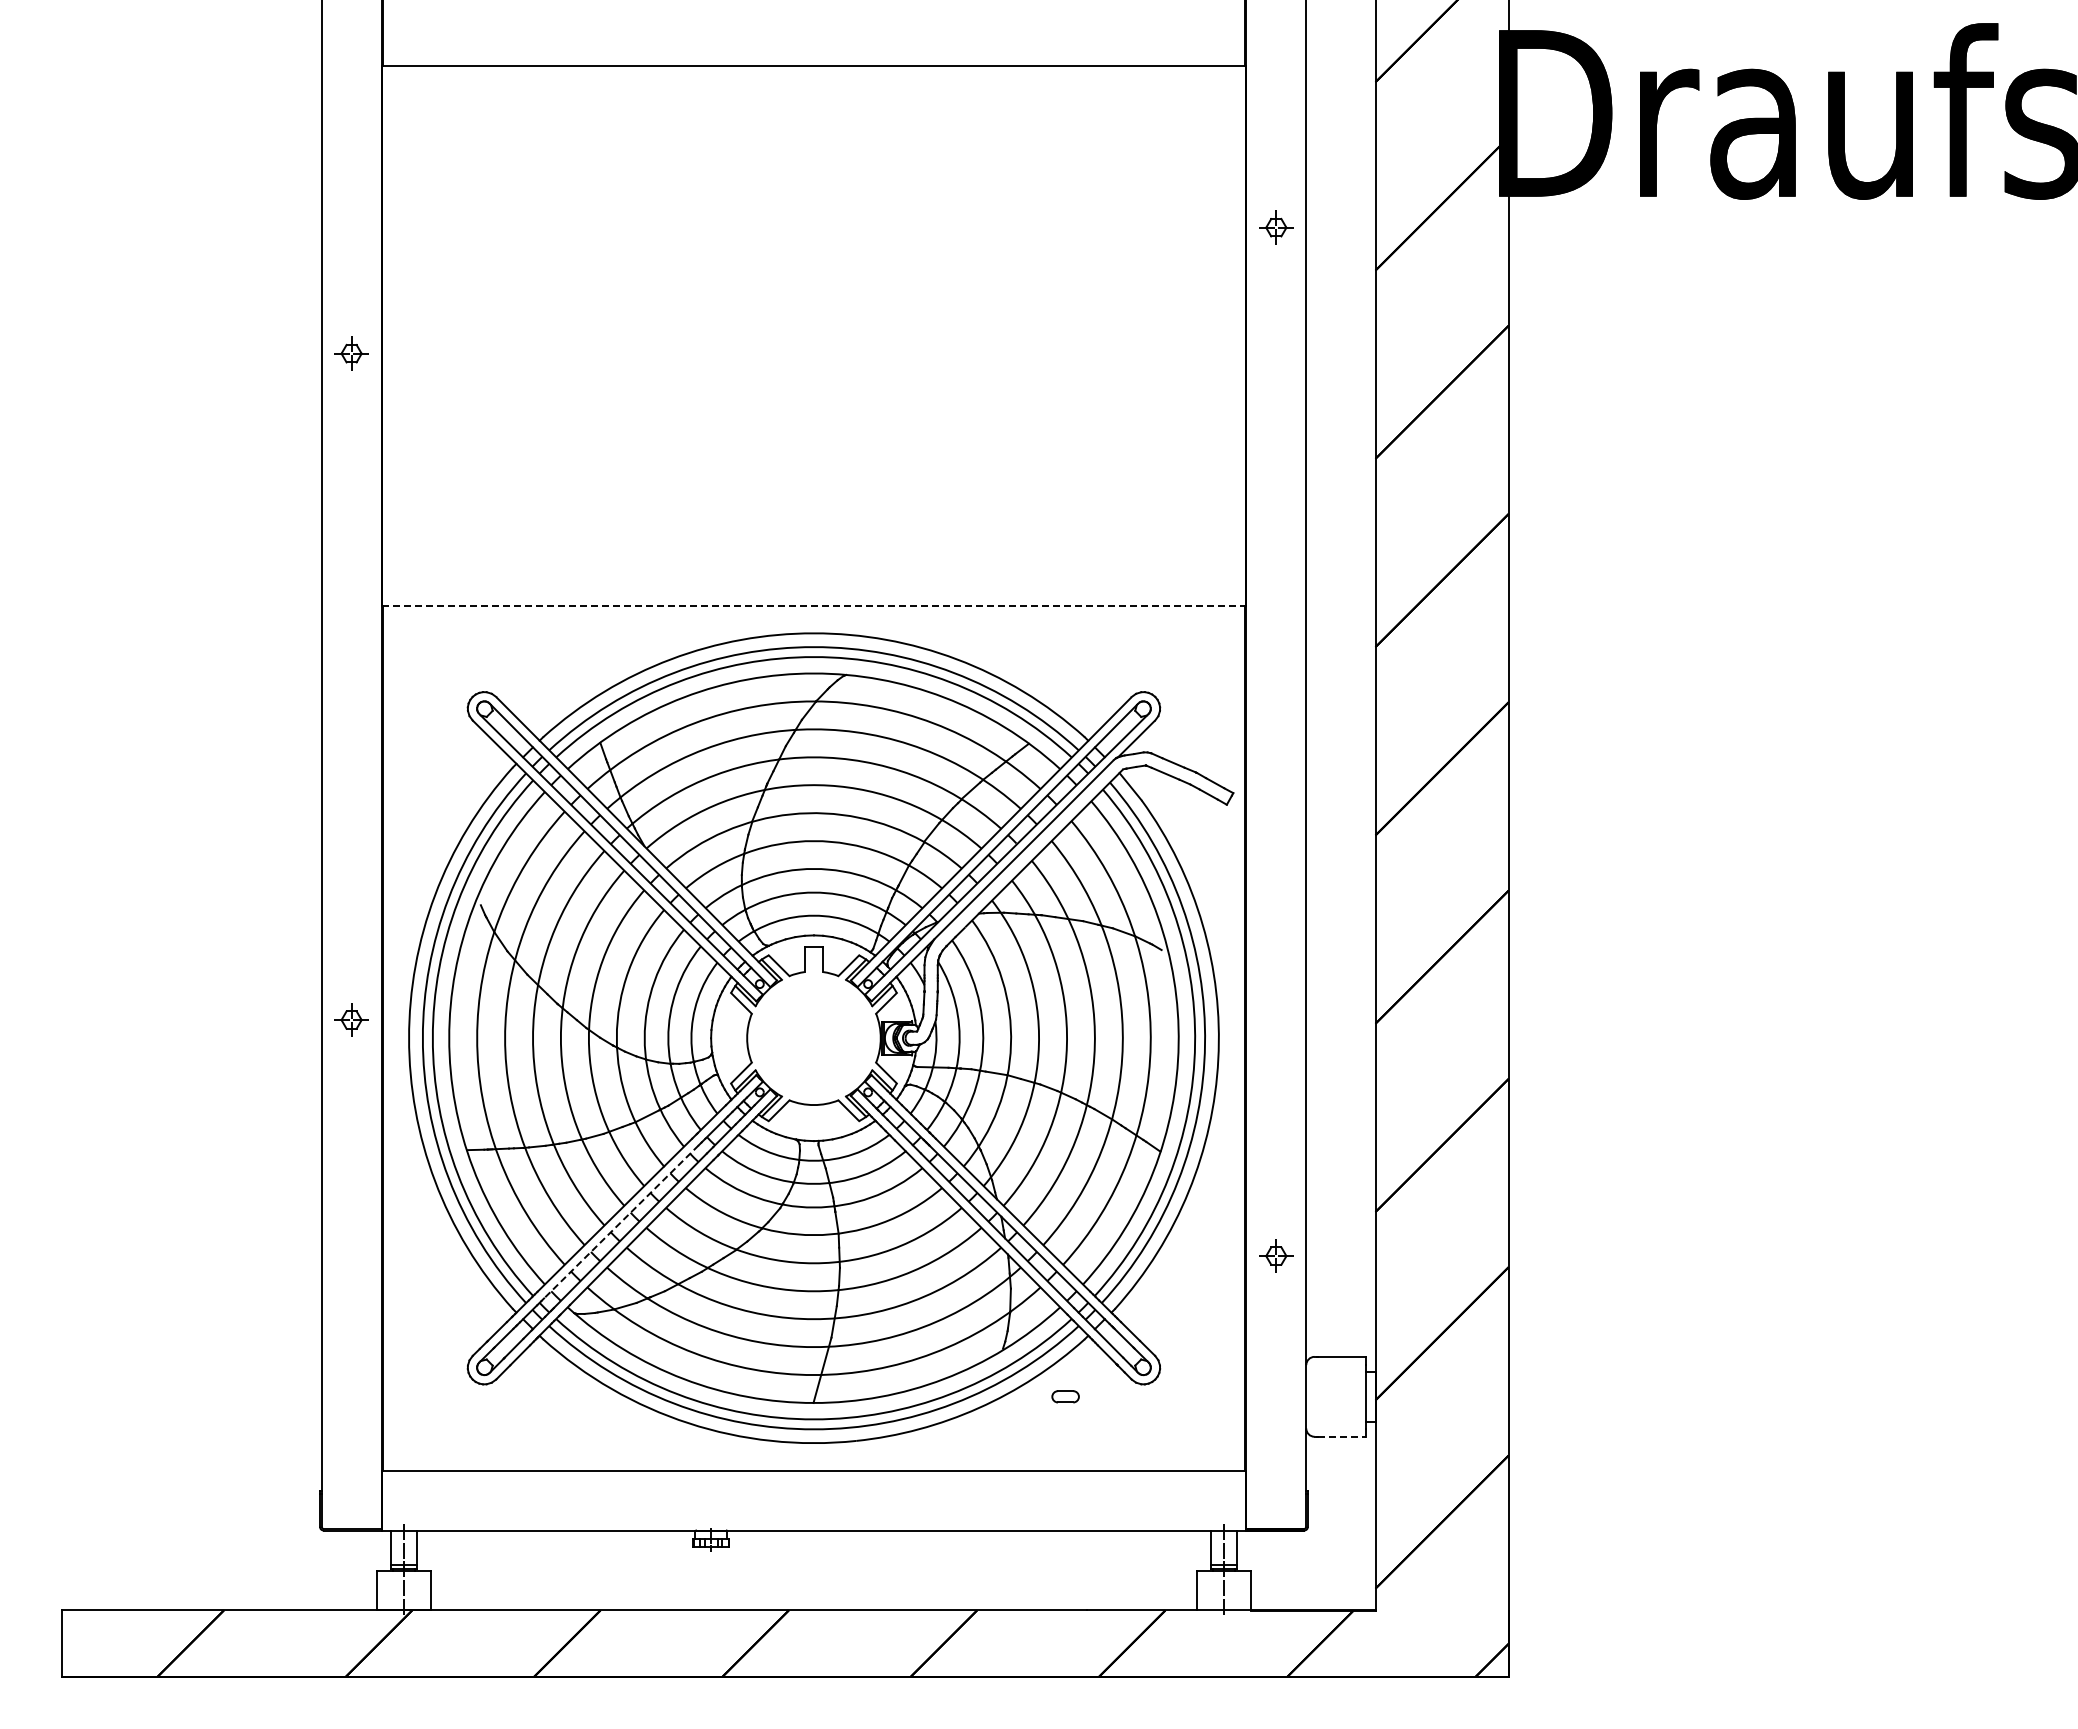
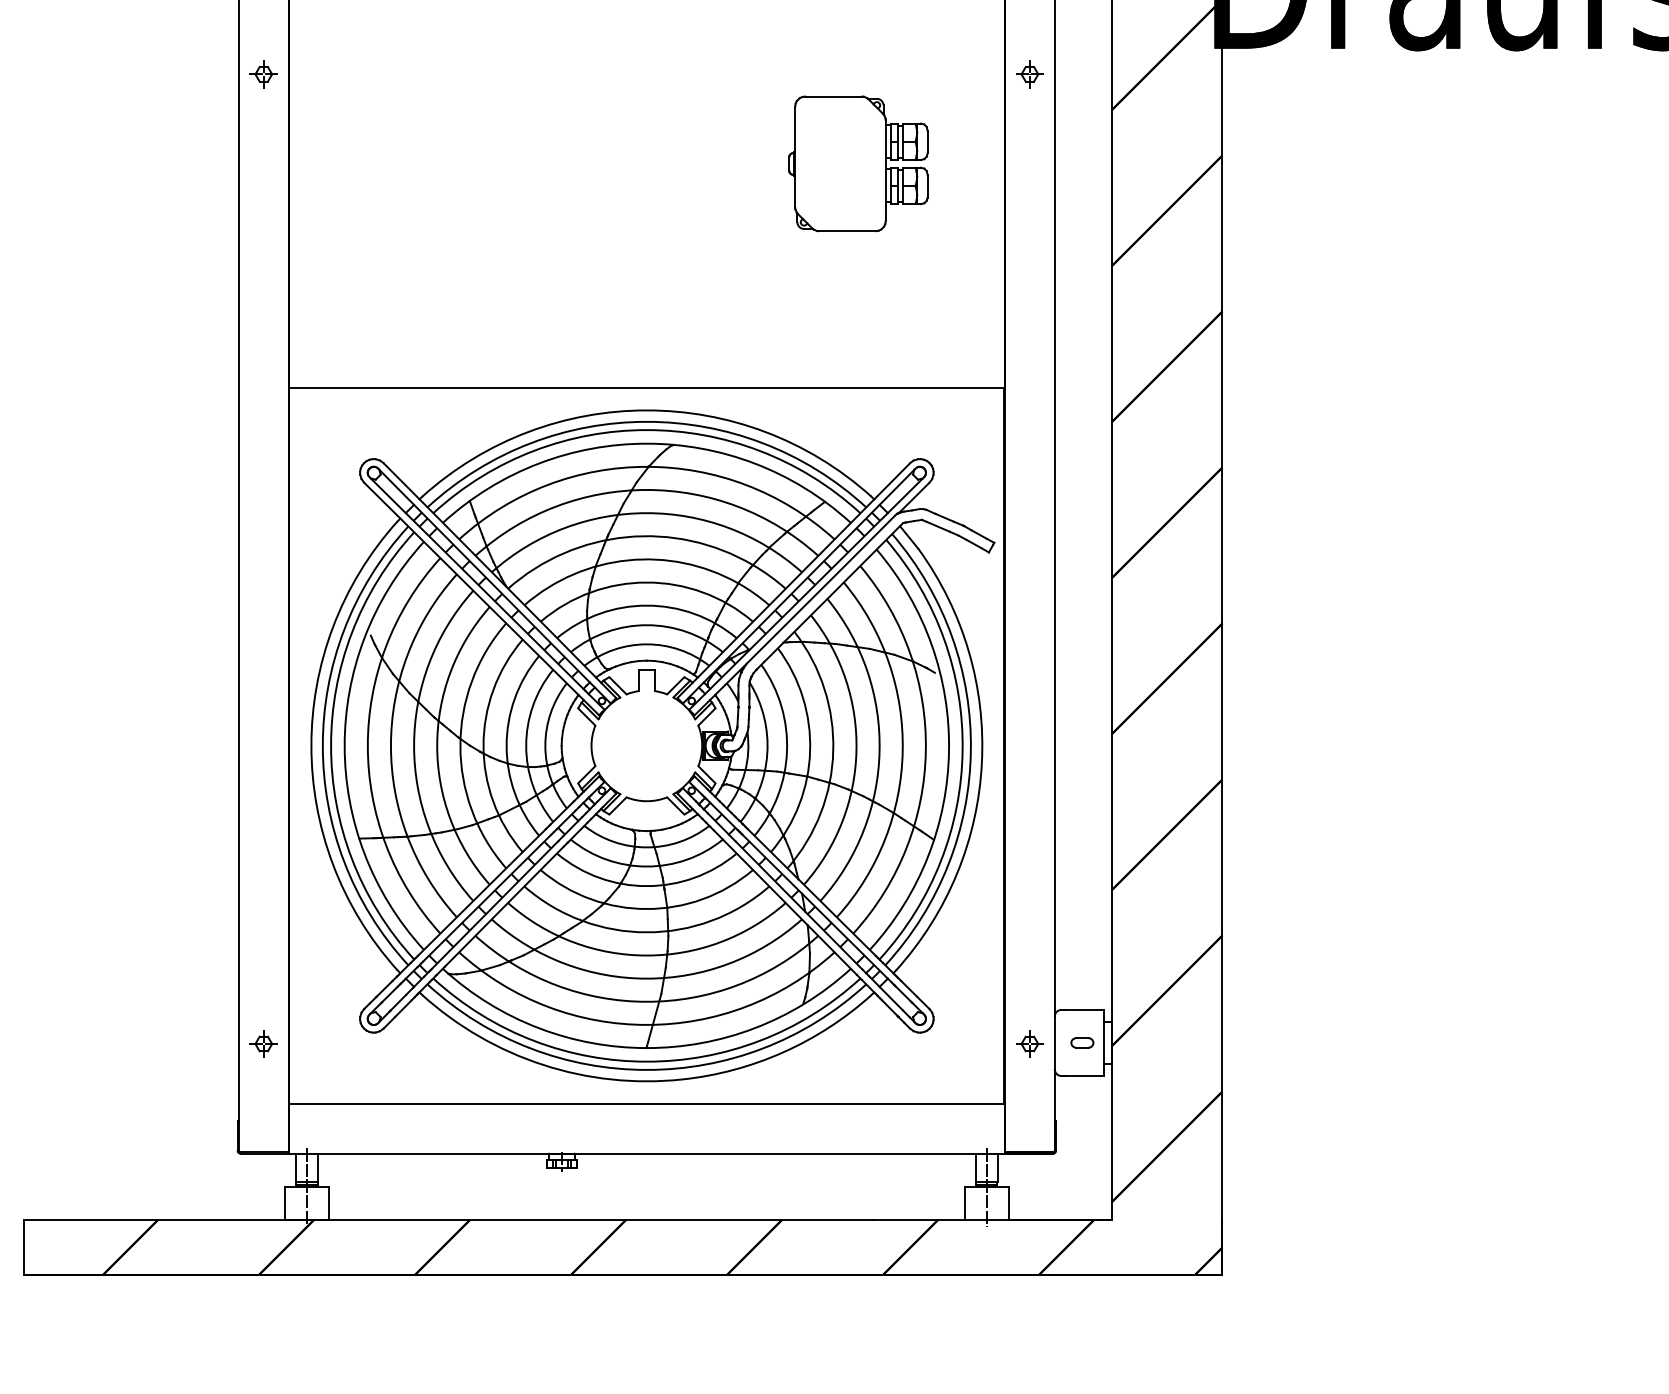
part: (1068, 335) -> (857, 163), added
part: (351, 353) -> (263, 74), moved
line: (814, 605) -> (647, 387), dashed -> solid
part: (351, 1019) -> (263, 1043), moved
line: (621, 1221) -> (487, 897), dashed -> solid
part: (1276, 1255) -> (1030, 1043), moved
part: (1065, 1396) -> (1082, 1042), moved
line: (1342, 1436) -> (1084, 1075), dashed -> solid

